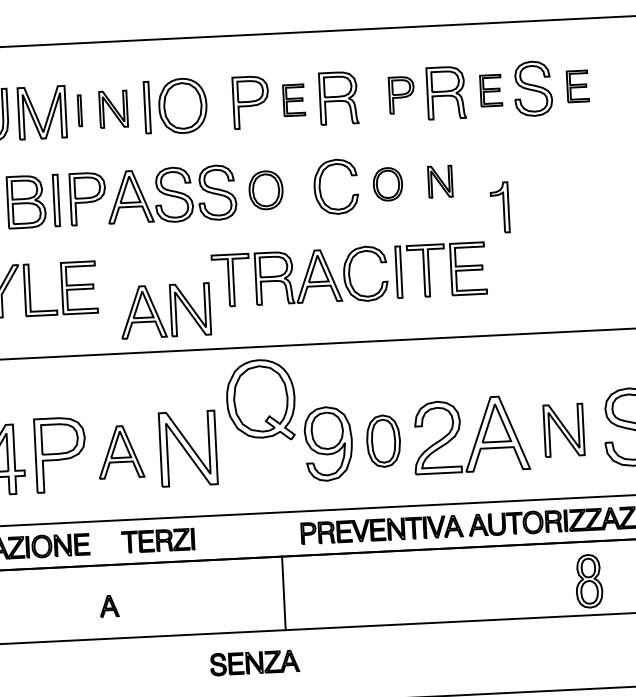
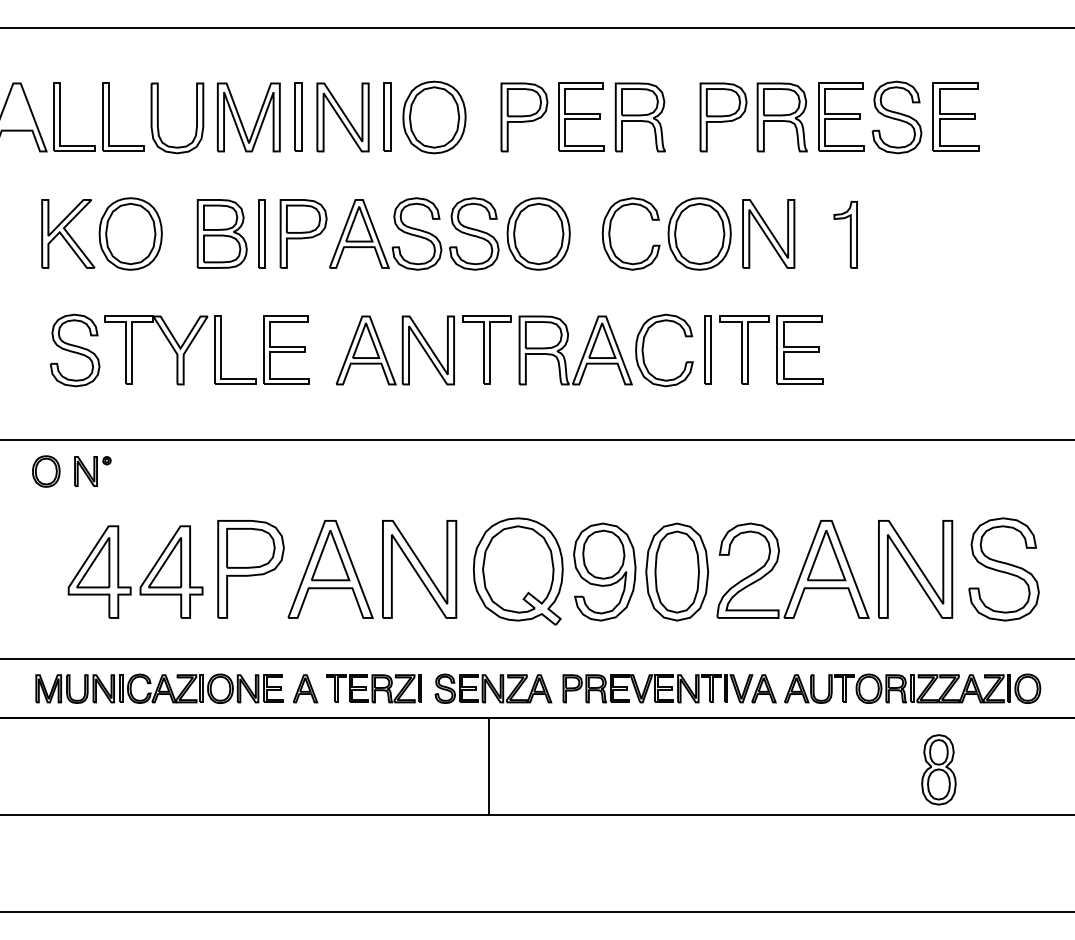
part: (577, 85) -> (955, 116), size x1.67
part: (491, 90) -> (841, 116), size x1.67
part: (401, 95) -> (723, 117), size x1.43
part: (294, 99) -> (581, 116), size x1.67
part: (113, 109) -> (342, 117), size x1.43
part: (79, 110) -> (298, 116), size x1.67
part: (440, 181) -> (768, 233), size x1.67
part: (387, 183) -> (699, 233), size x1.67
part: (265, 189) -> (538, 233), size x1.43
part: (499, 207) -> (845, 234), moved
part: (170, 310) -> (401, 350), moved
part: (260, 400) -> (517, 571), moved
part: (563, 430) -> (915, 569), size x1.43
part: (383, 440) -> (677, 571), size x1.43
part: (120, 452) -> (330, 569), size x1.43
line: (284, 592) -> (489, 765), moved
part: (109, 606) -> (305, 688), moved
part: (254, 662) -> (493, 688), moved

